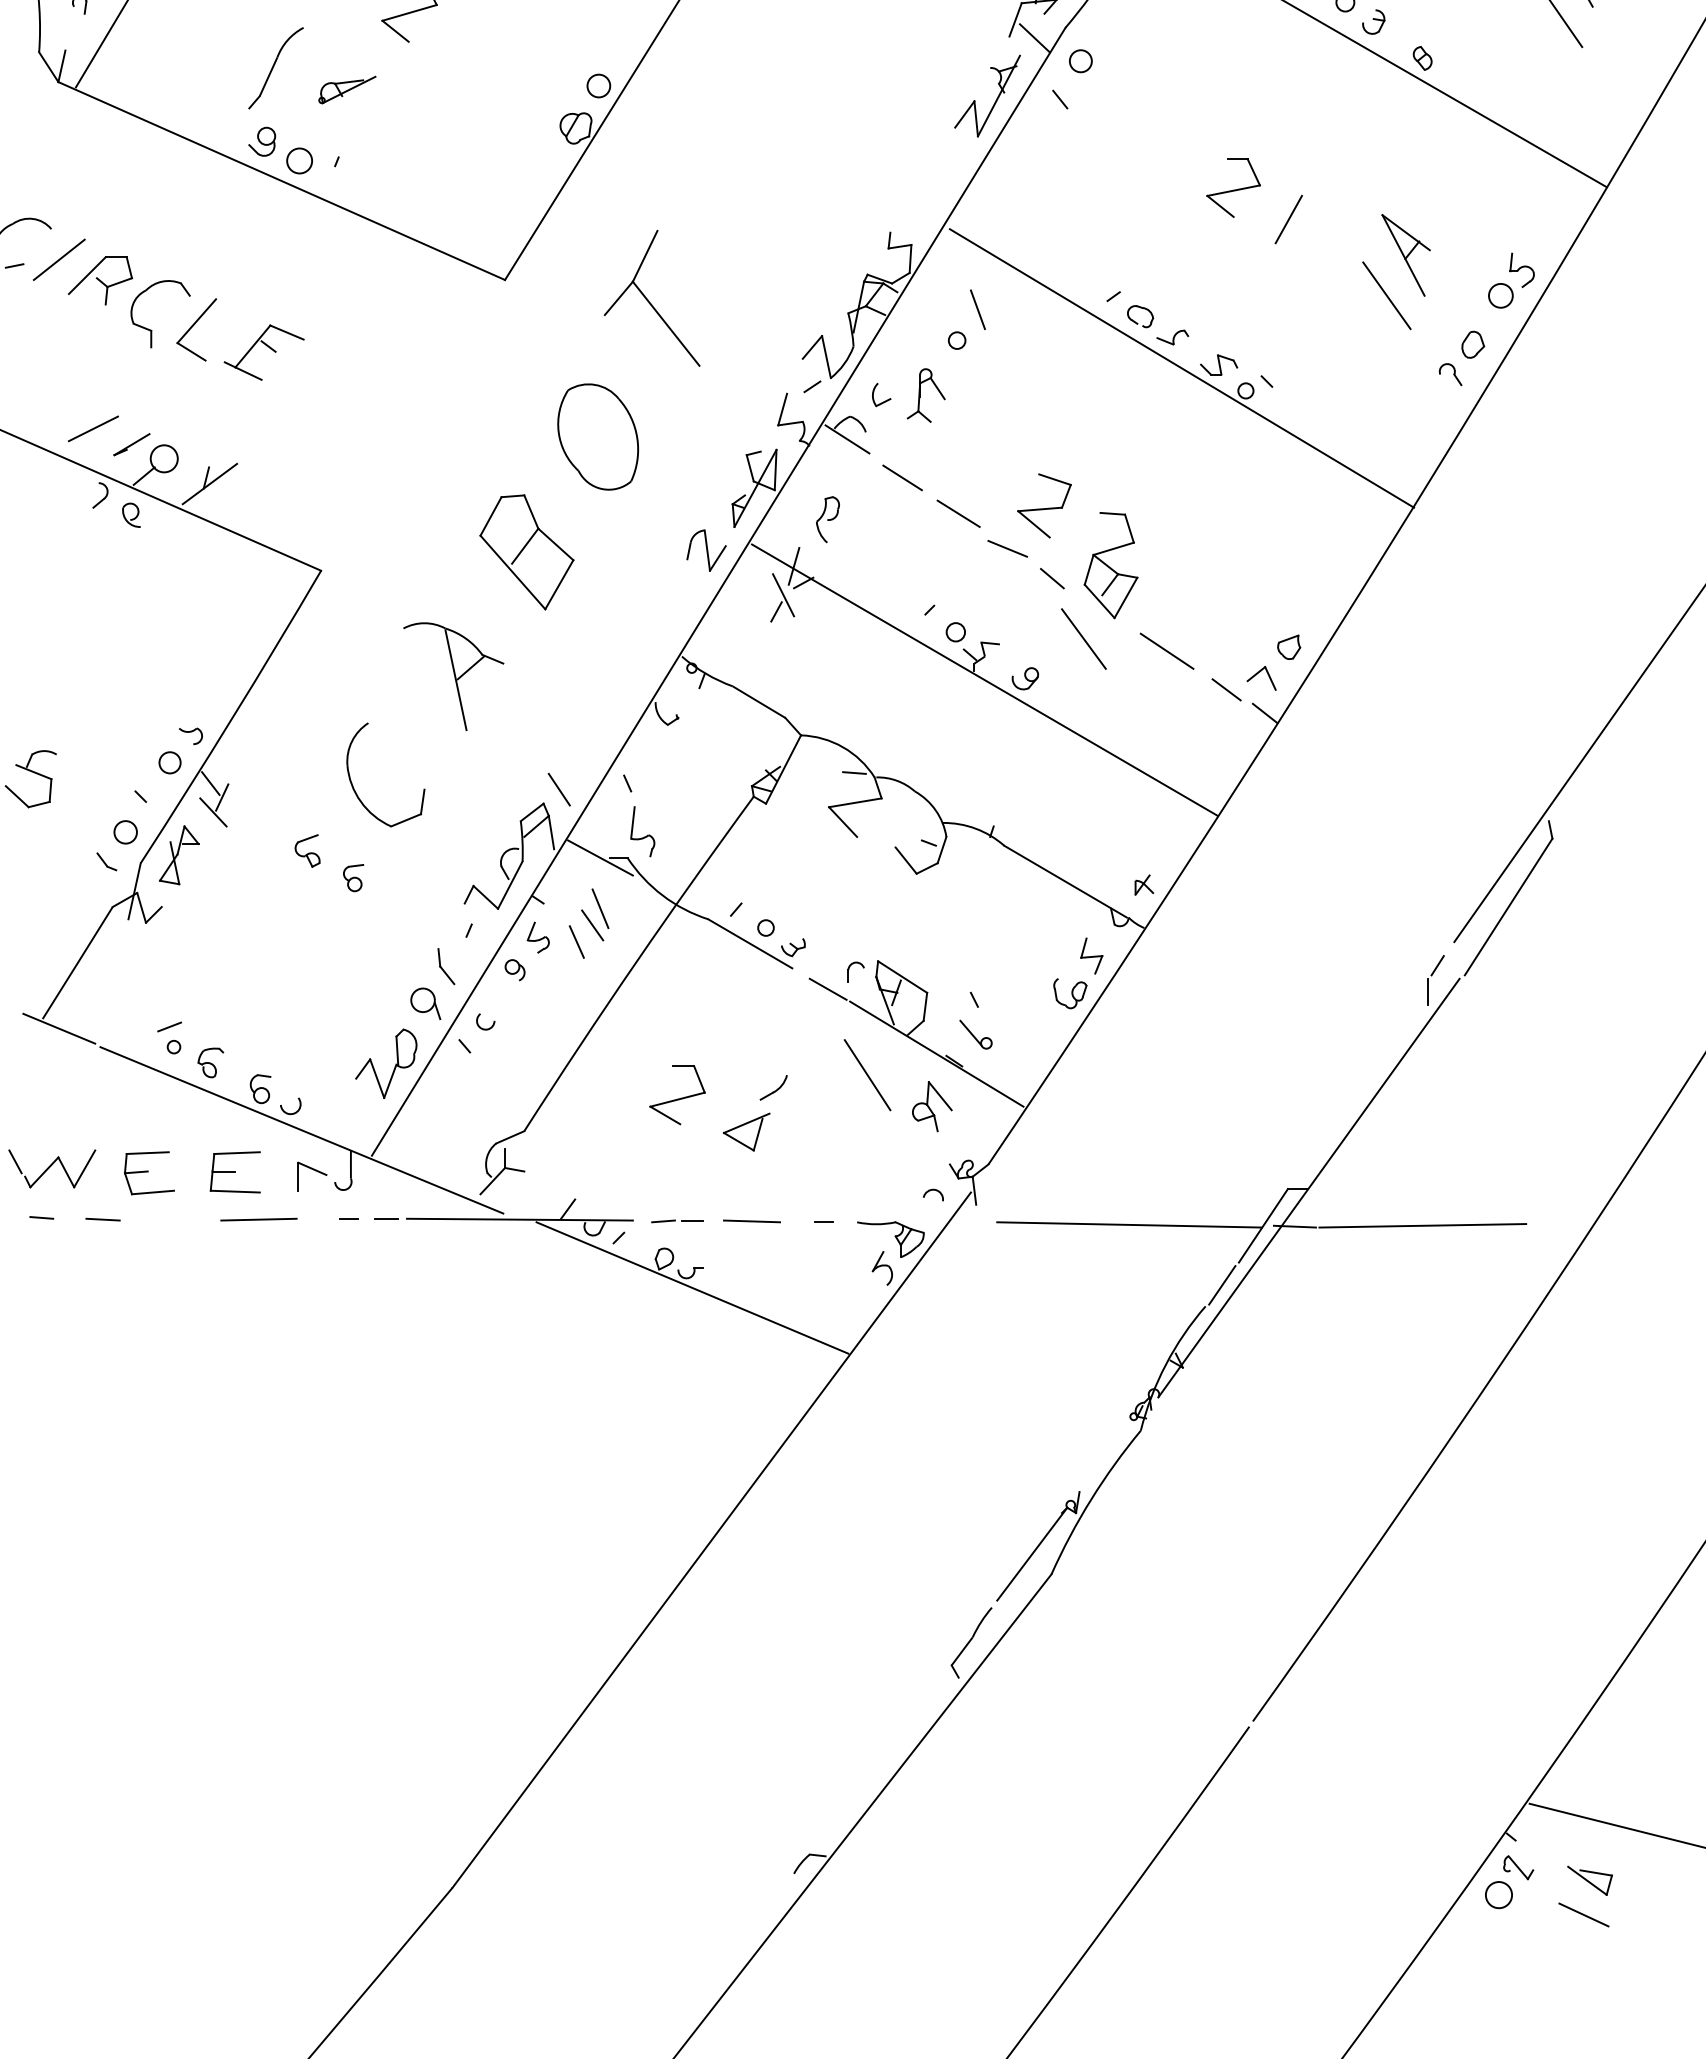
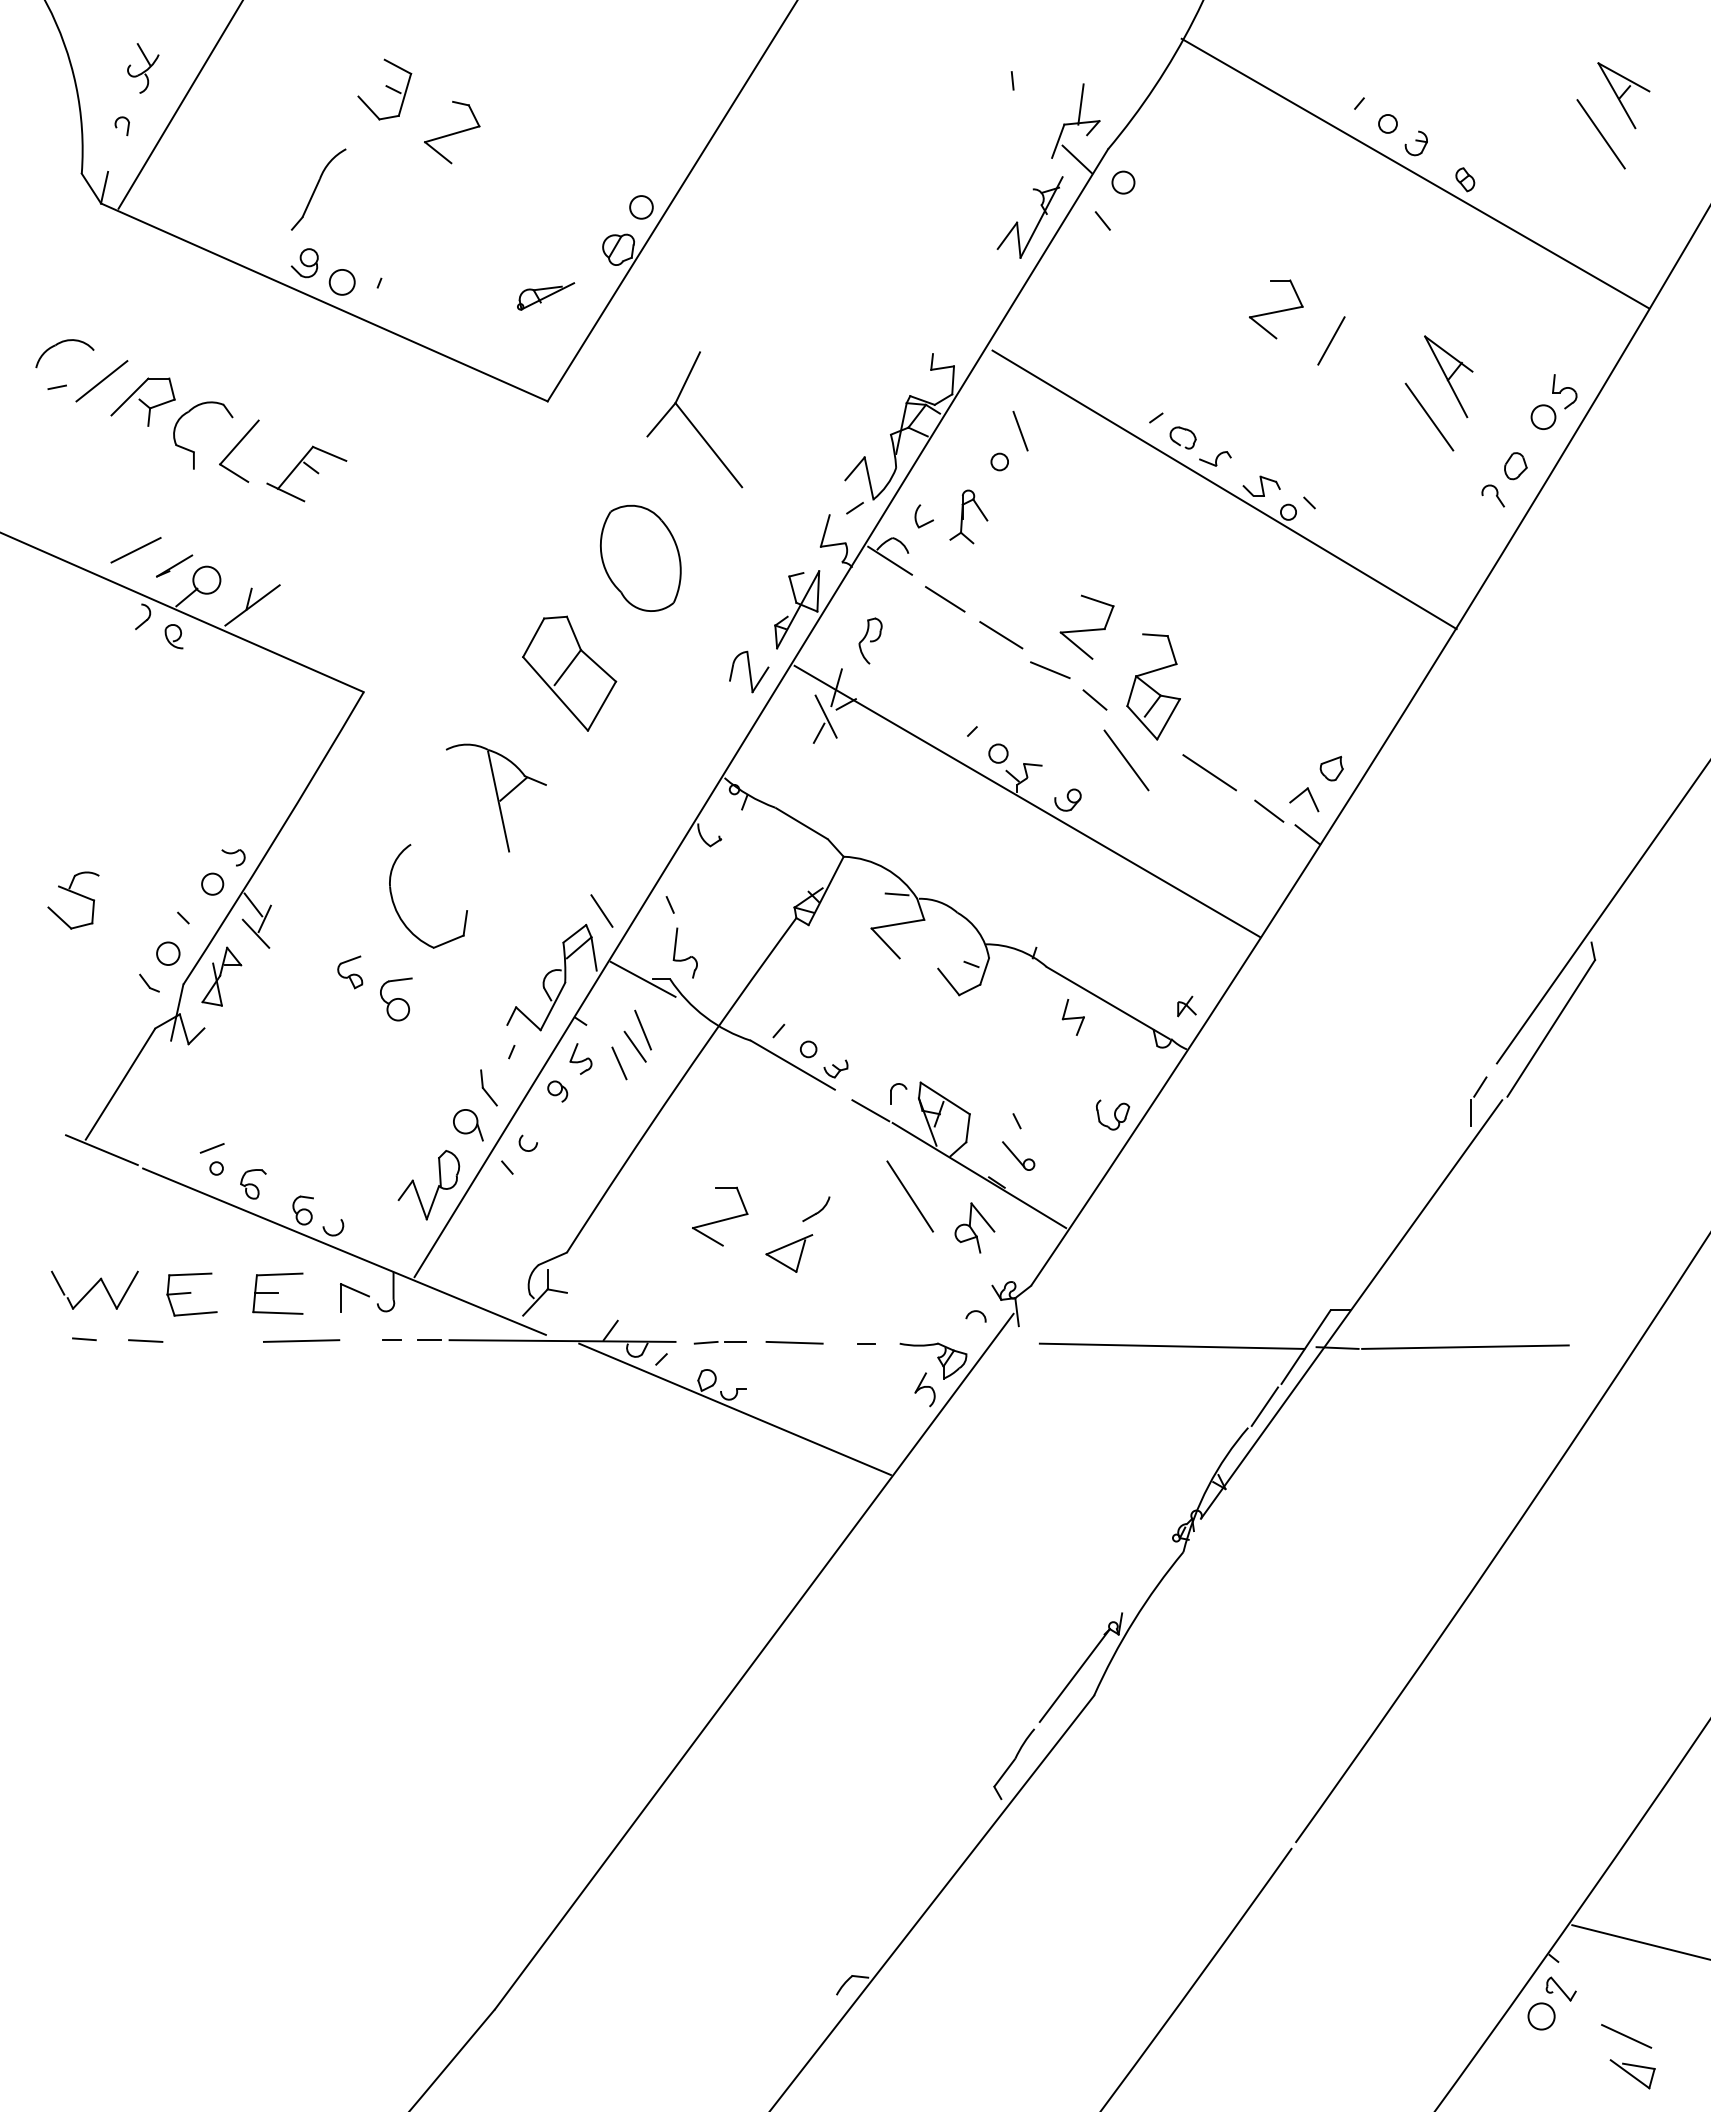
part: (347, 90) -> (546, 296), moved
part: (352, 878) -> (395, 999), size x1.6
part: (1090, 956) -> (1072, 1017), moved
part: (1589, 1881) -> (1632, 2074), moved

